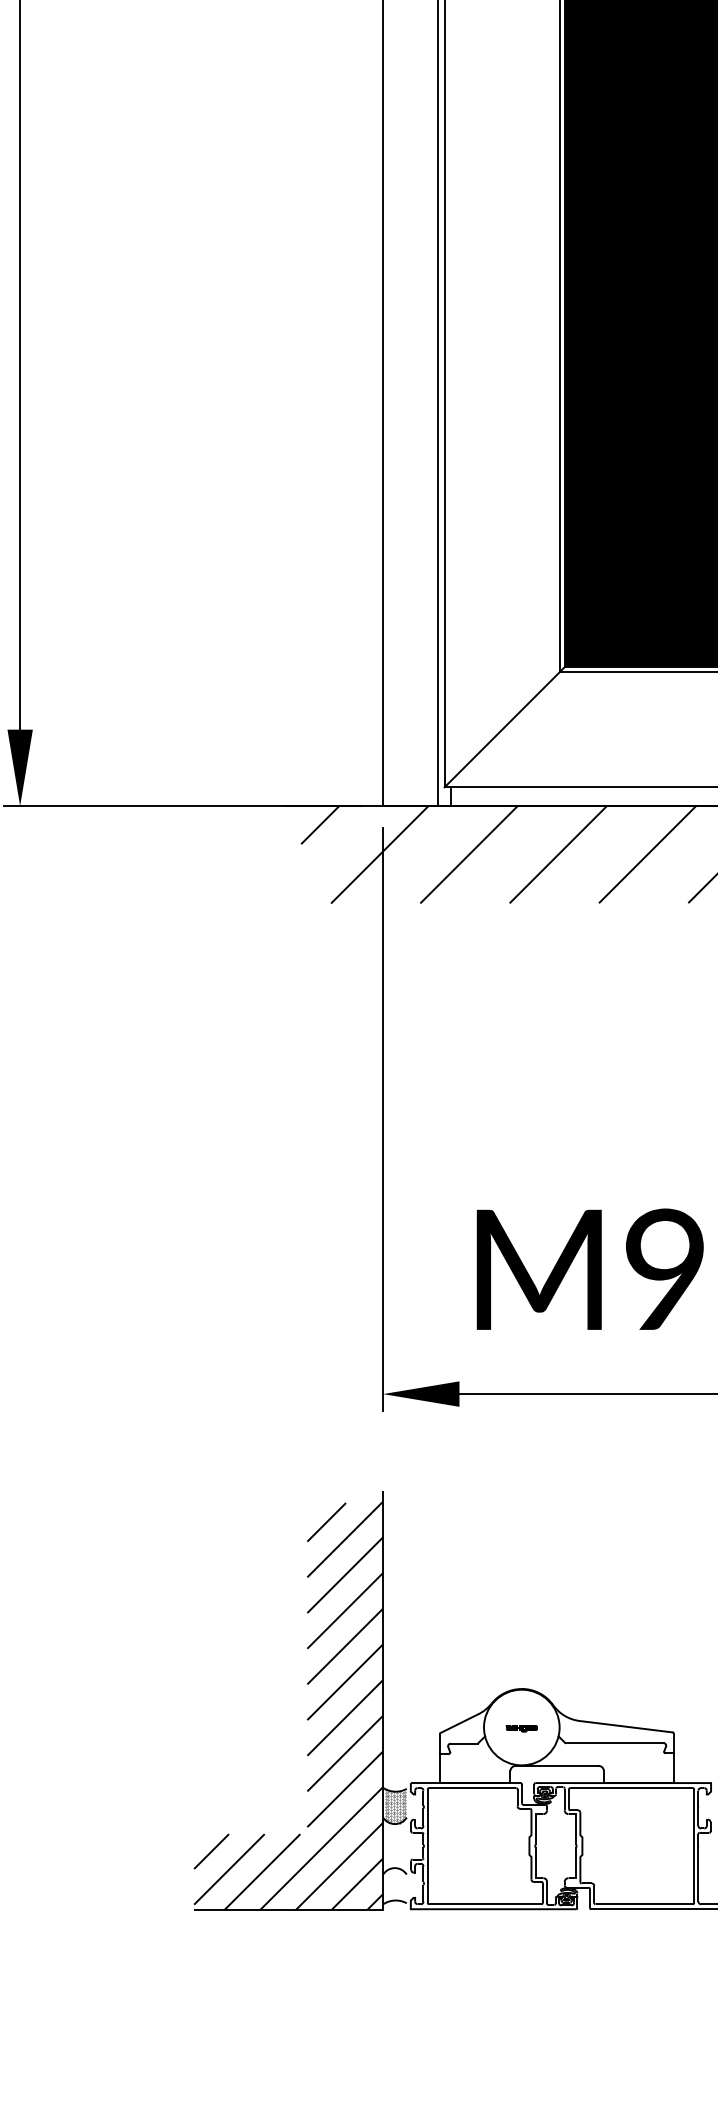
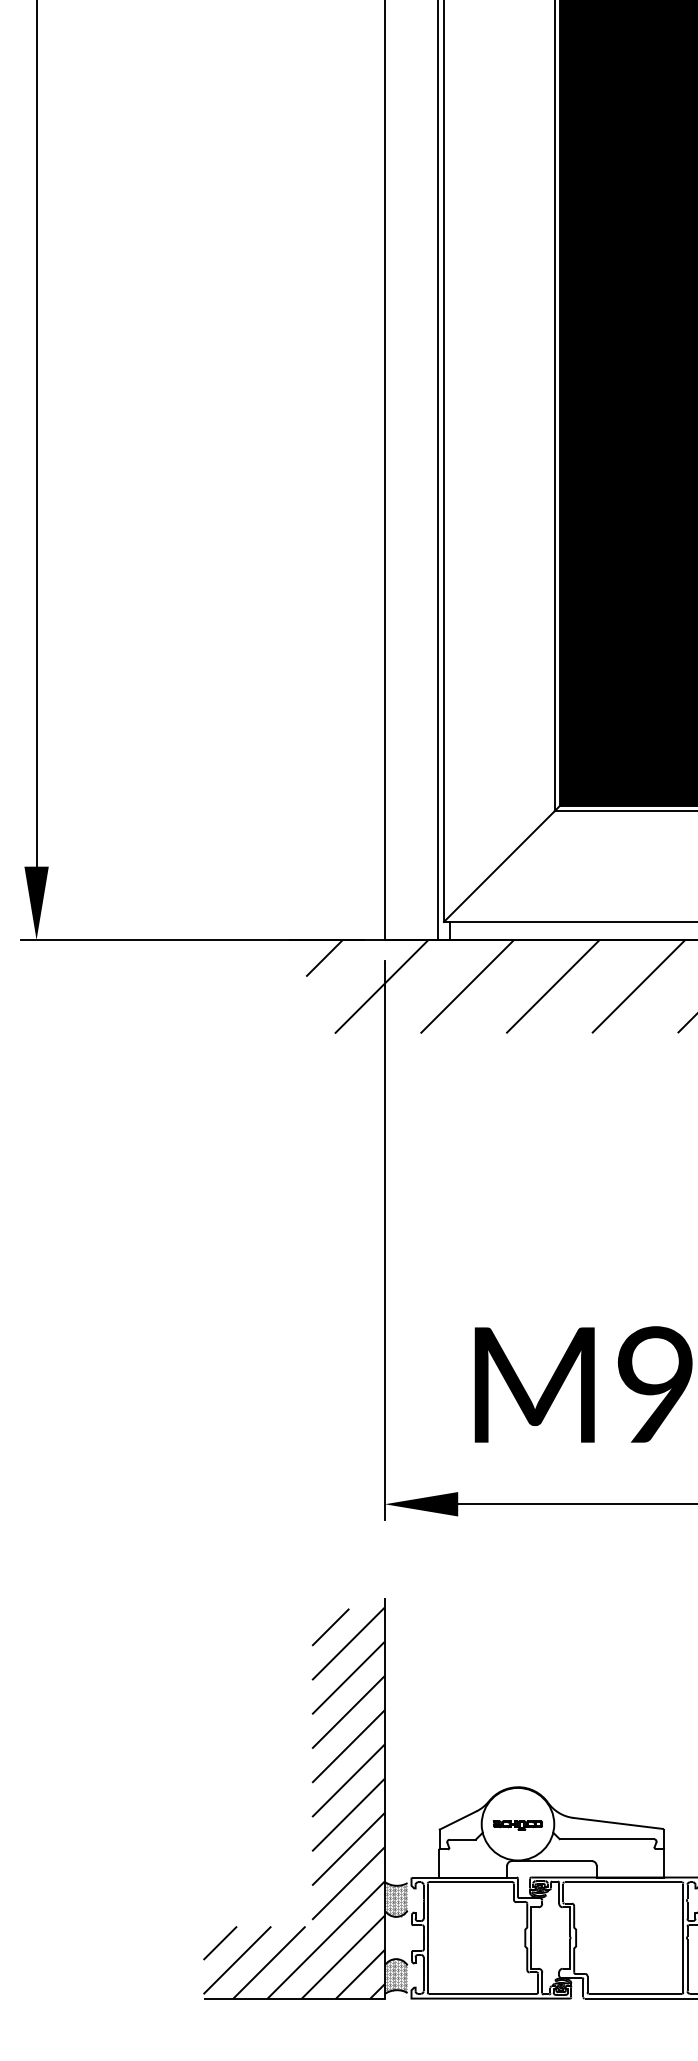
part: (521, 1728) -> (517, 1825), size x1.67
hatch: (395, 1885) -> (396, 1975), added

